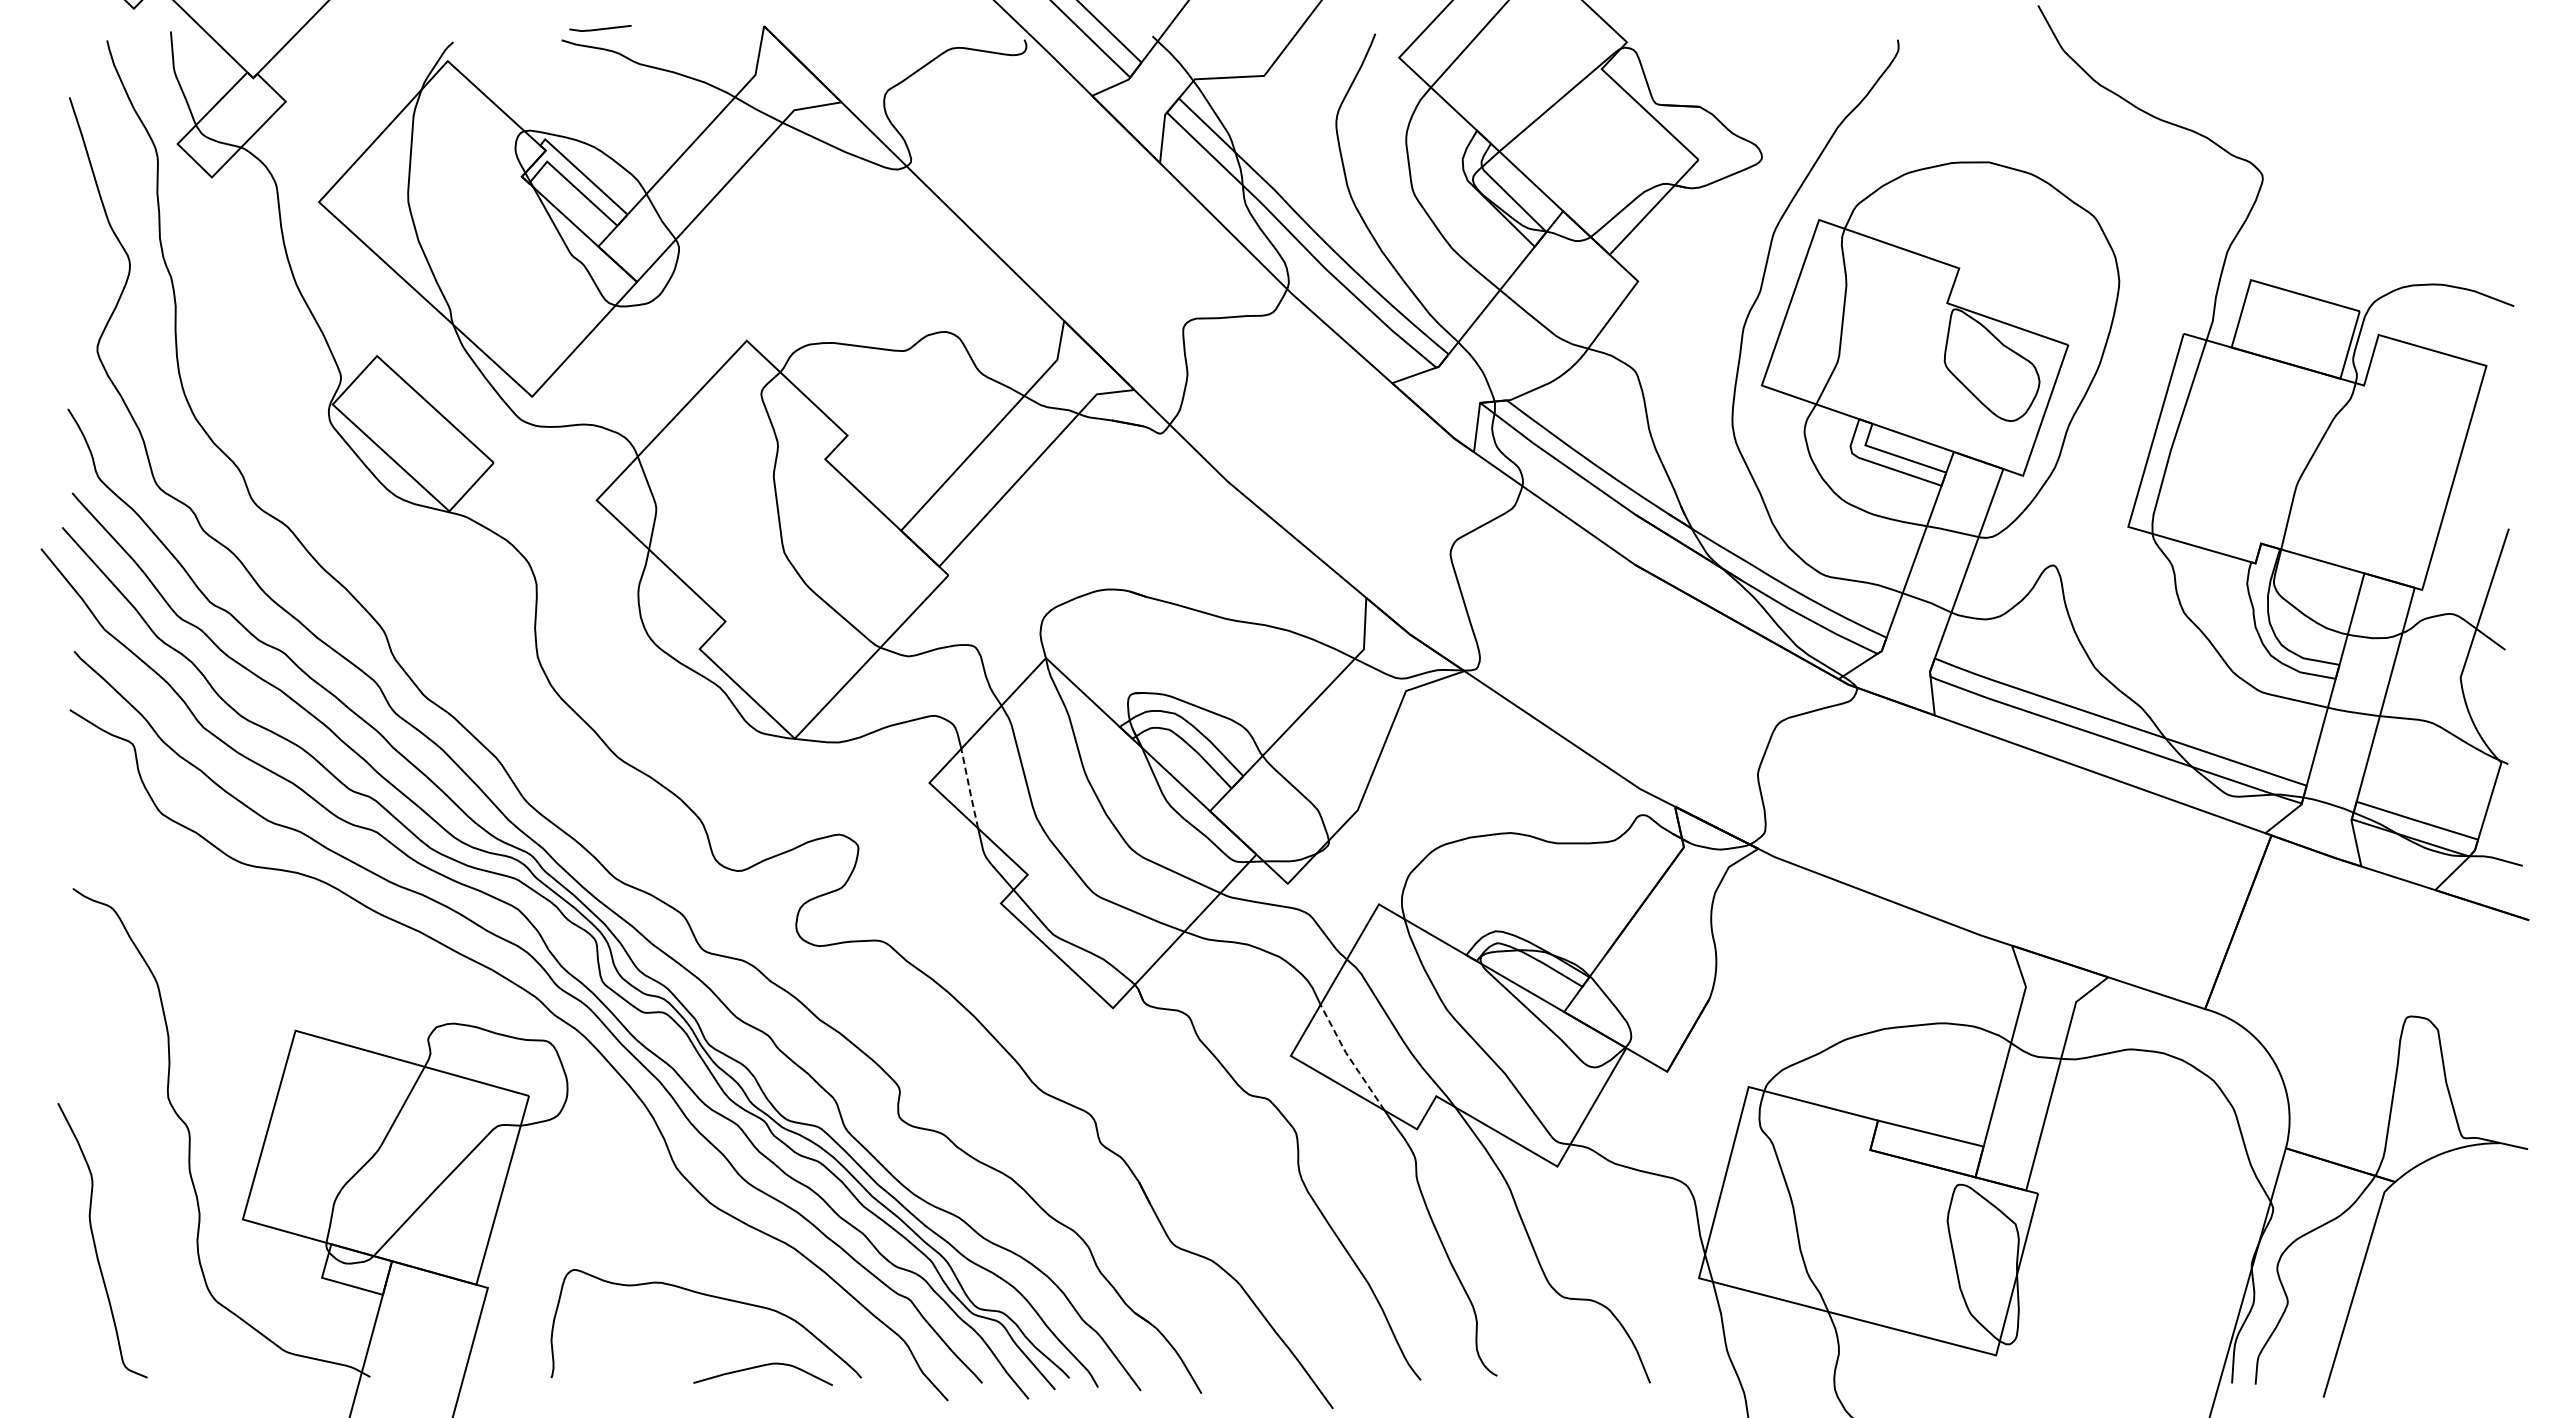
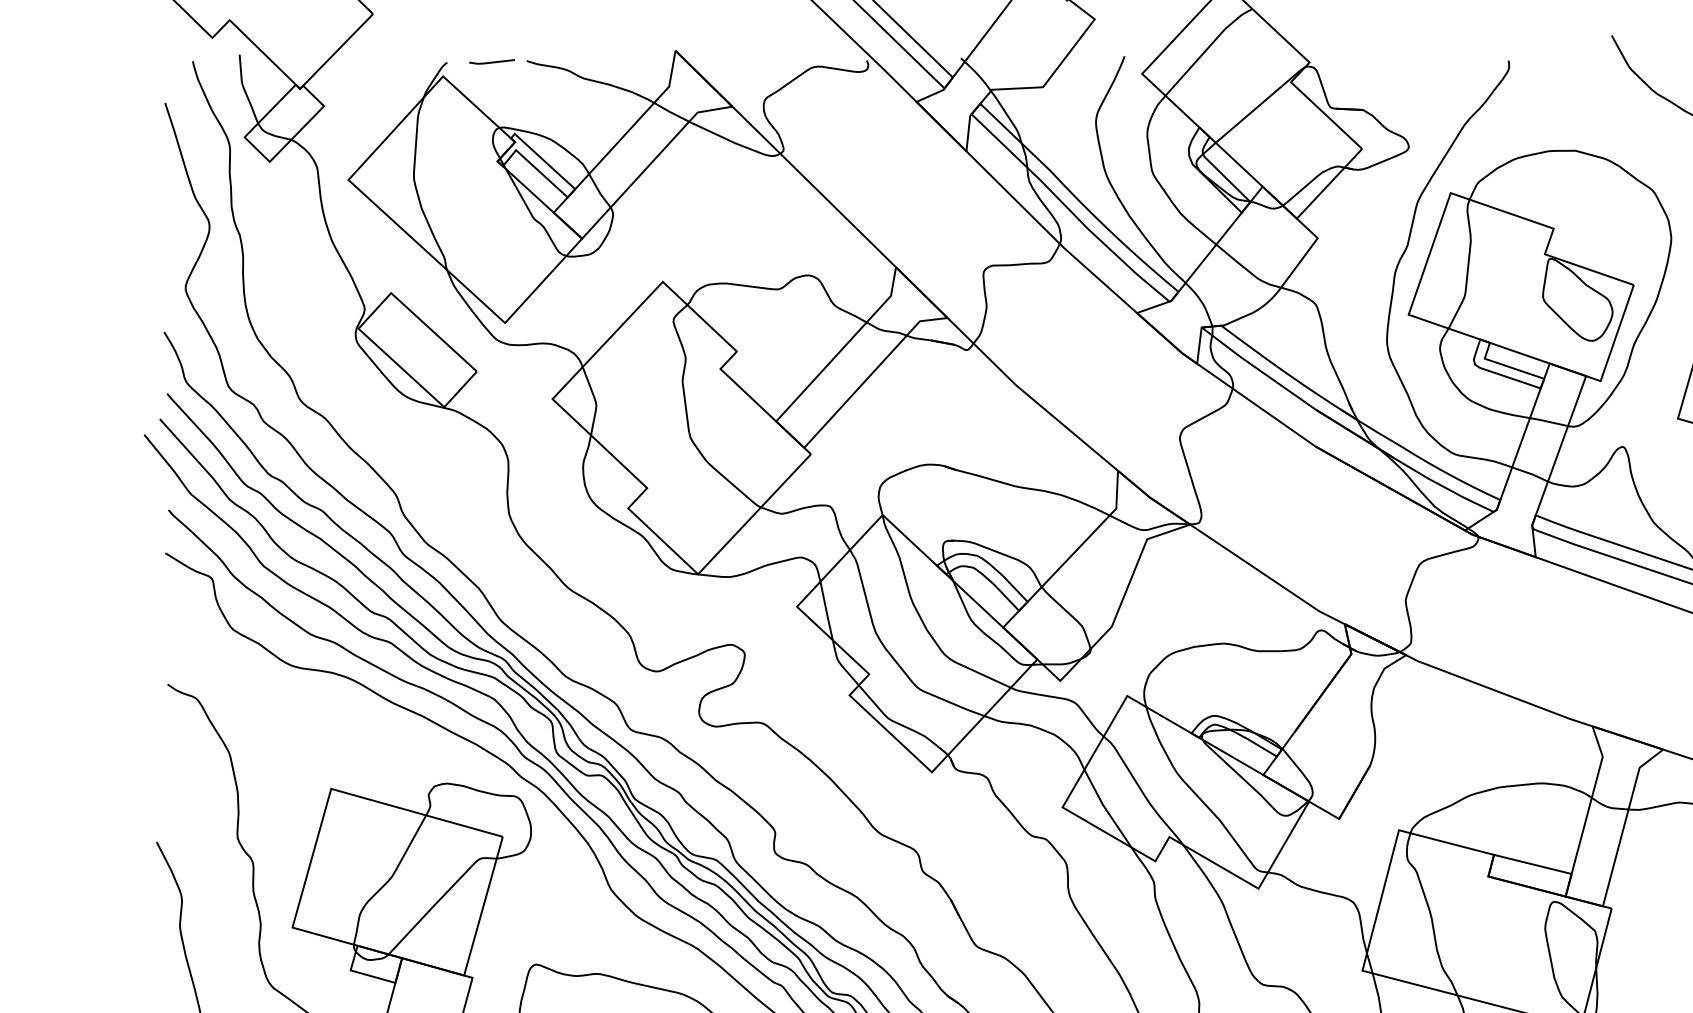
line: (600, 28) -> (492, 61), moved
line: (969, 788) -> (826, 610), dashed -> solid
line: (1349, 1058) -> (1105, 809), dashed -> solid

